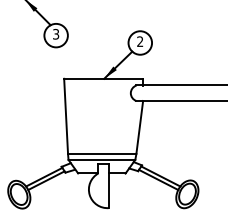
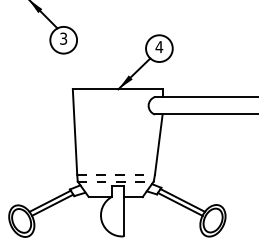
text: (140, 41) -> (159, 47), 2 -> 4
line: (102, 153) -> (116, 174), solid -> dashed
line: (101, 159) -> (115, 181), solid -> dashed

